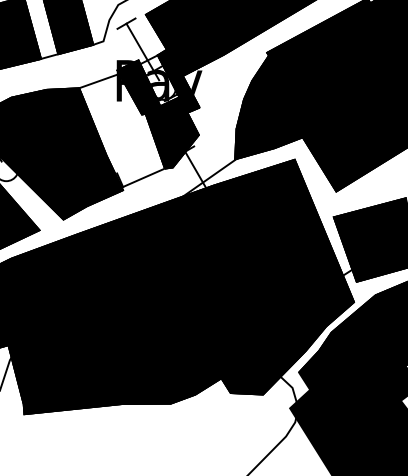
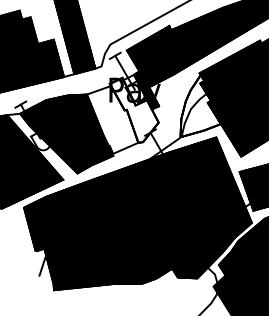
fill: (268, 108) -> (200, 106), removed
fill: (156, 113) -> (133, 109), removed

